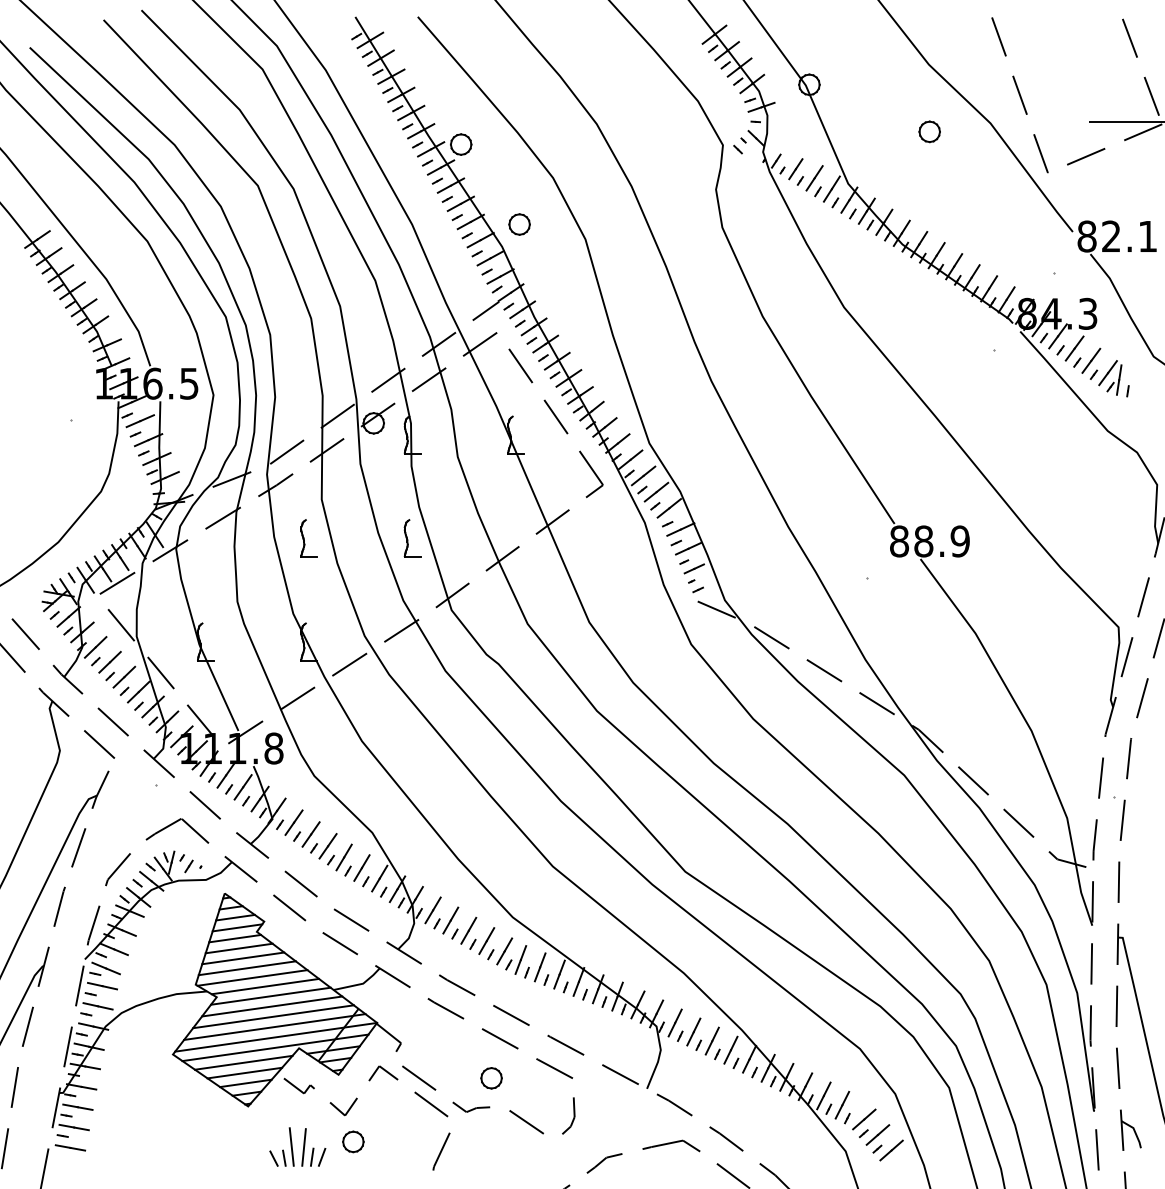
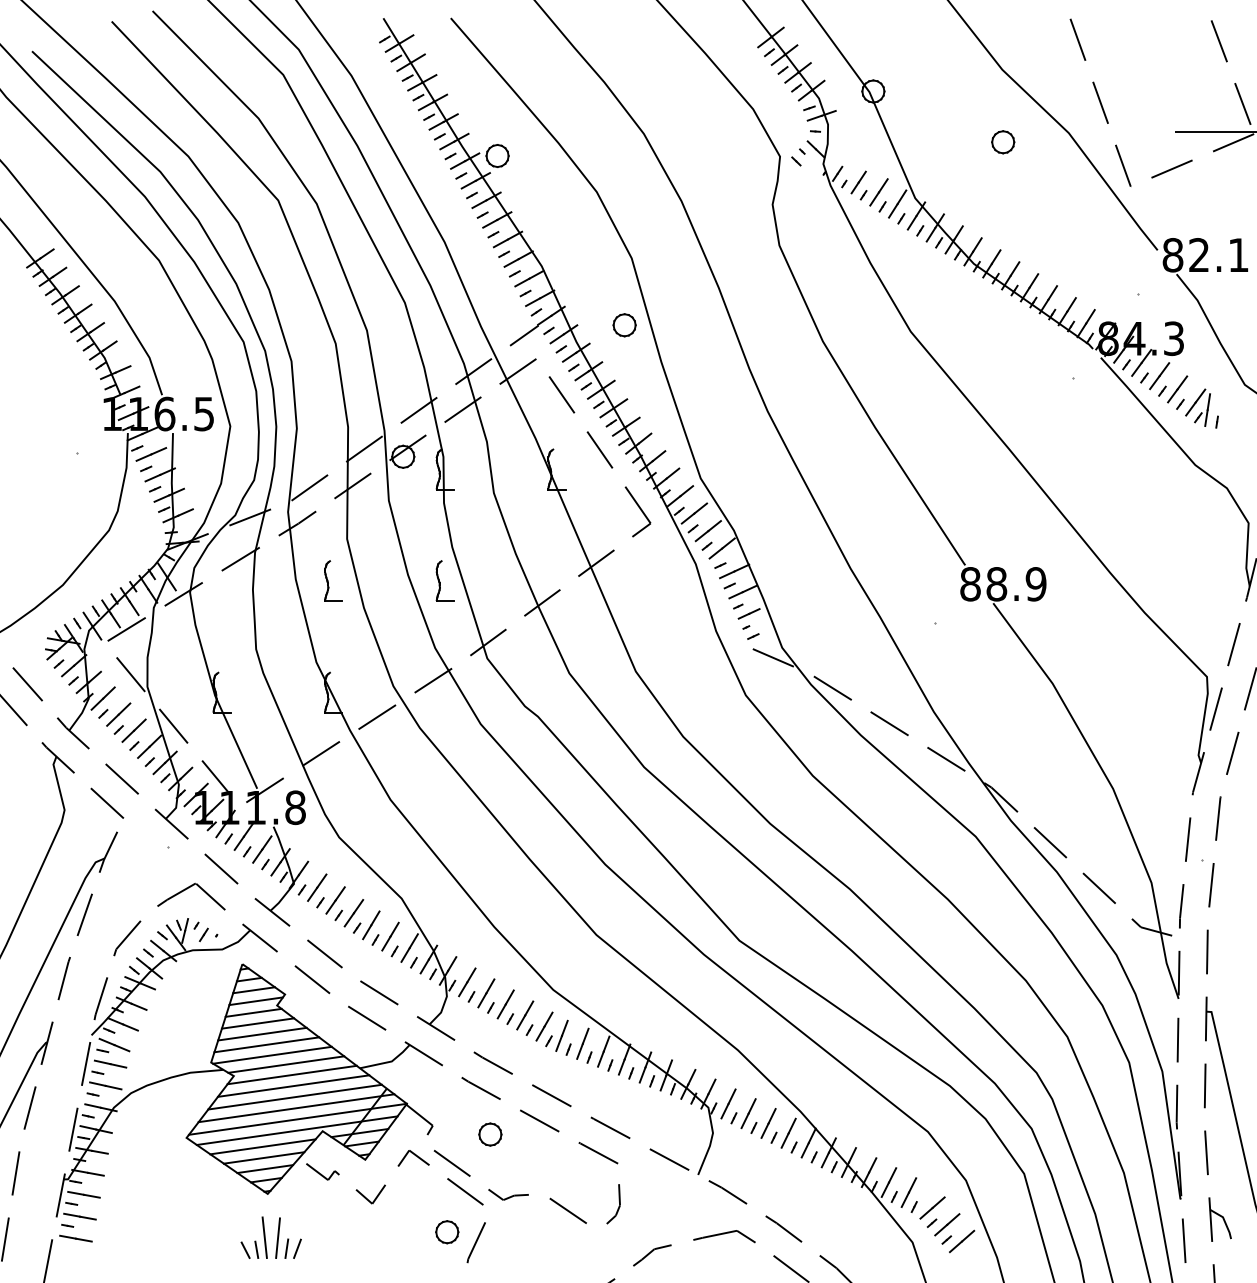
part: (519, 224) -> (624, 325), moved
part: (491, 1078) -> (490, 1134), moved
part: (353, 1142) -> (447, 1232), moved
part: (297, 1146) -> (270, 1237), moved

